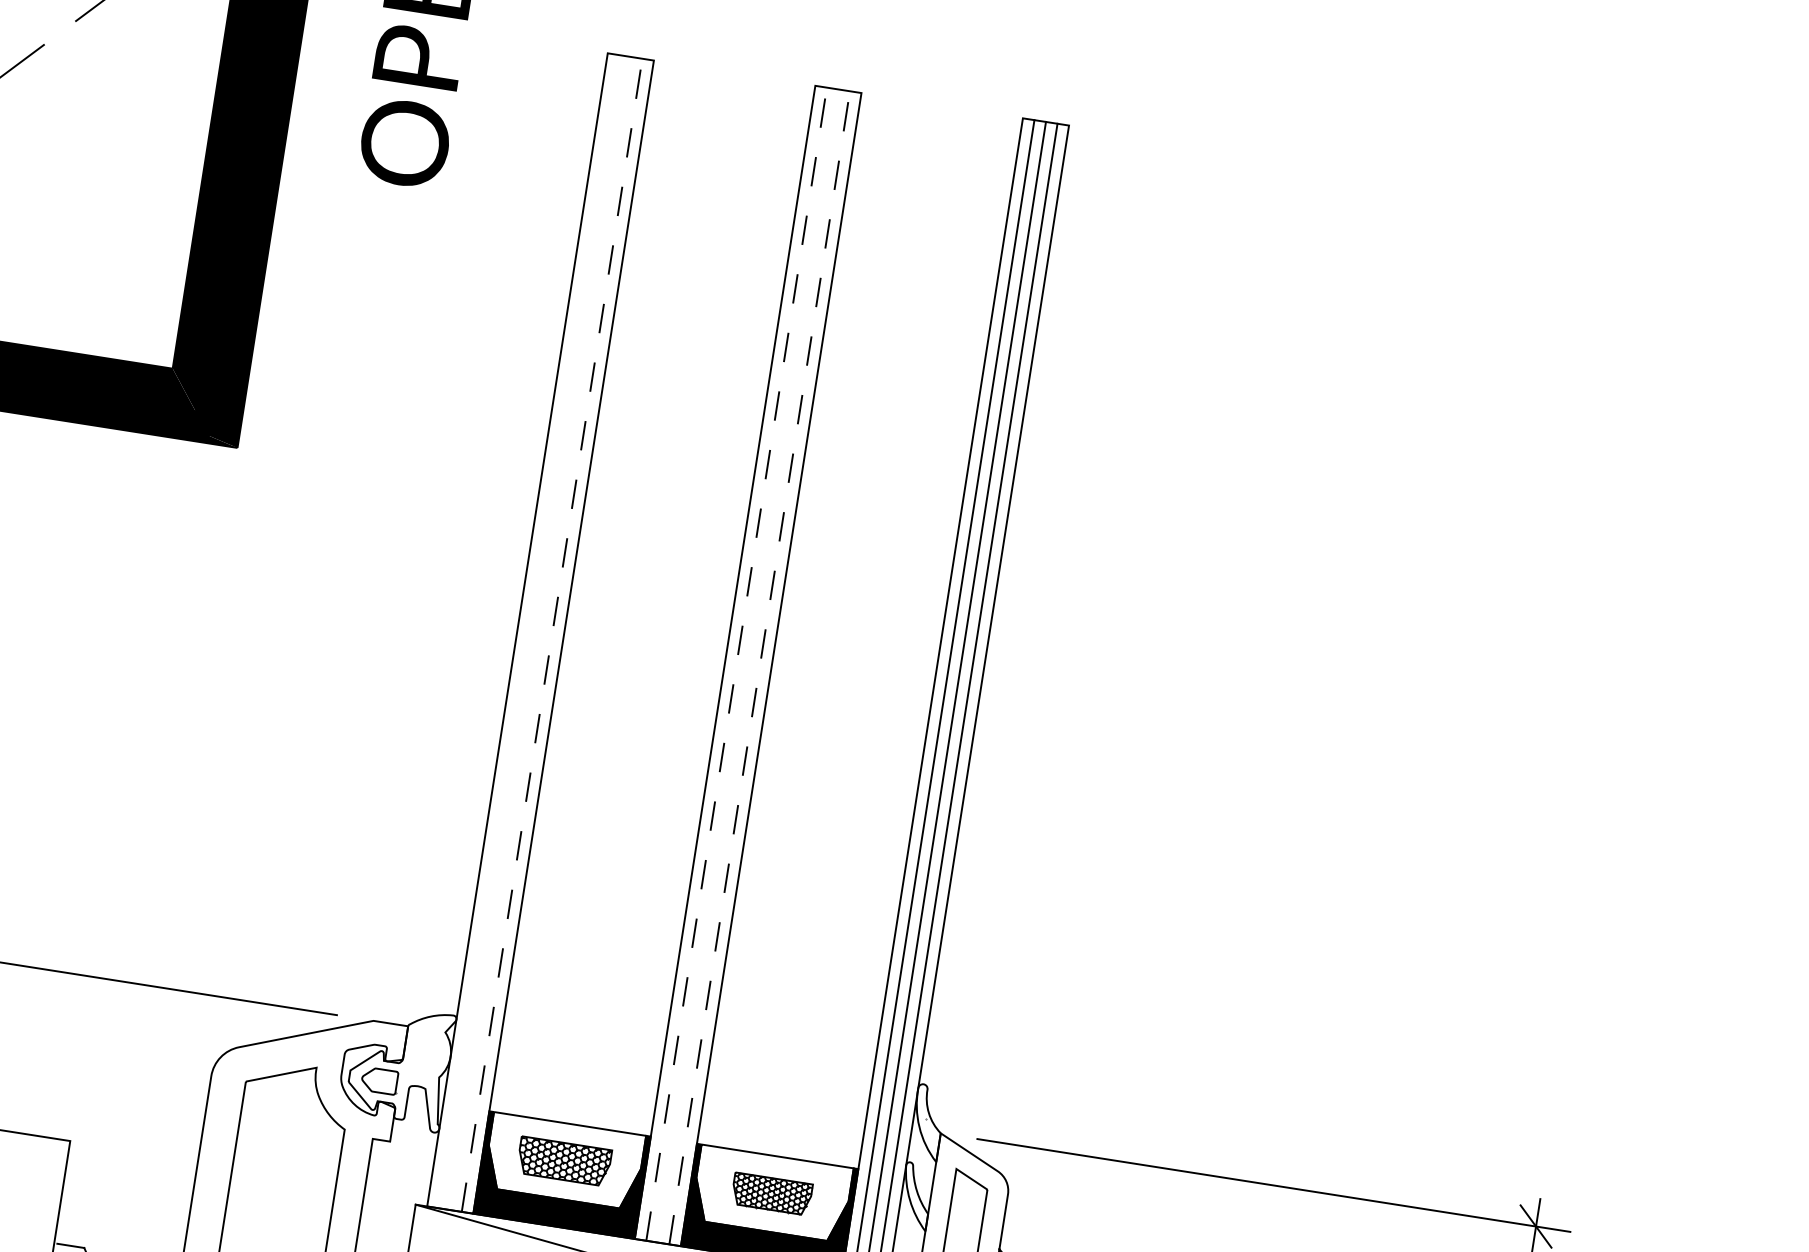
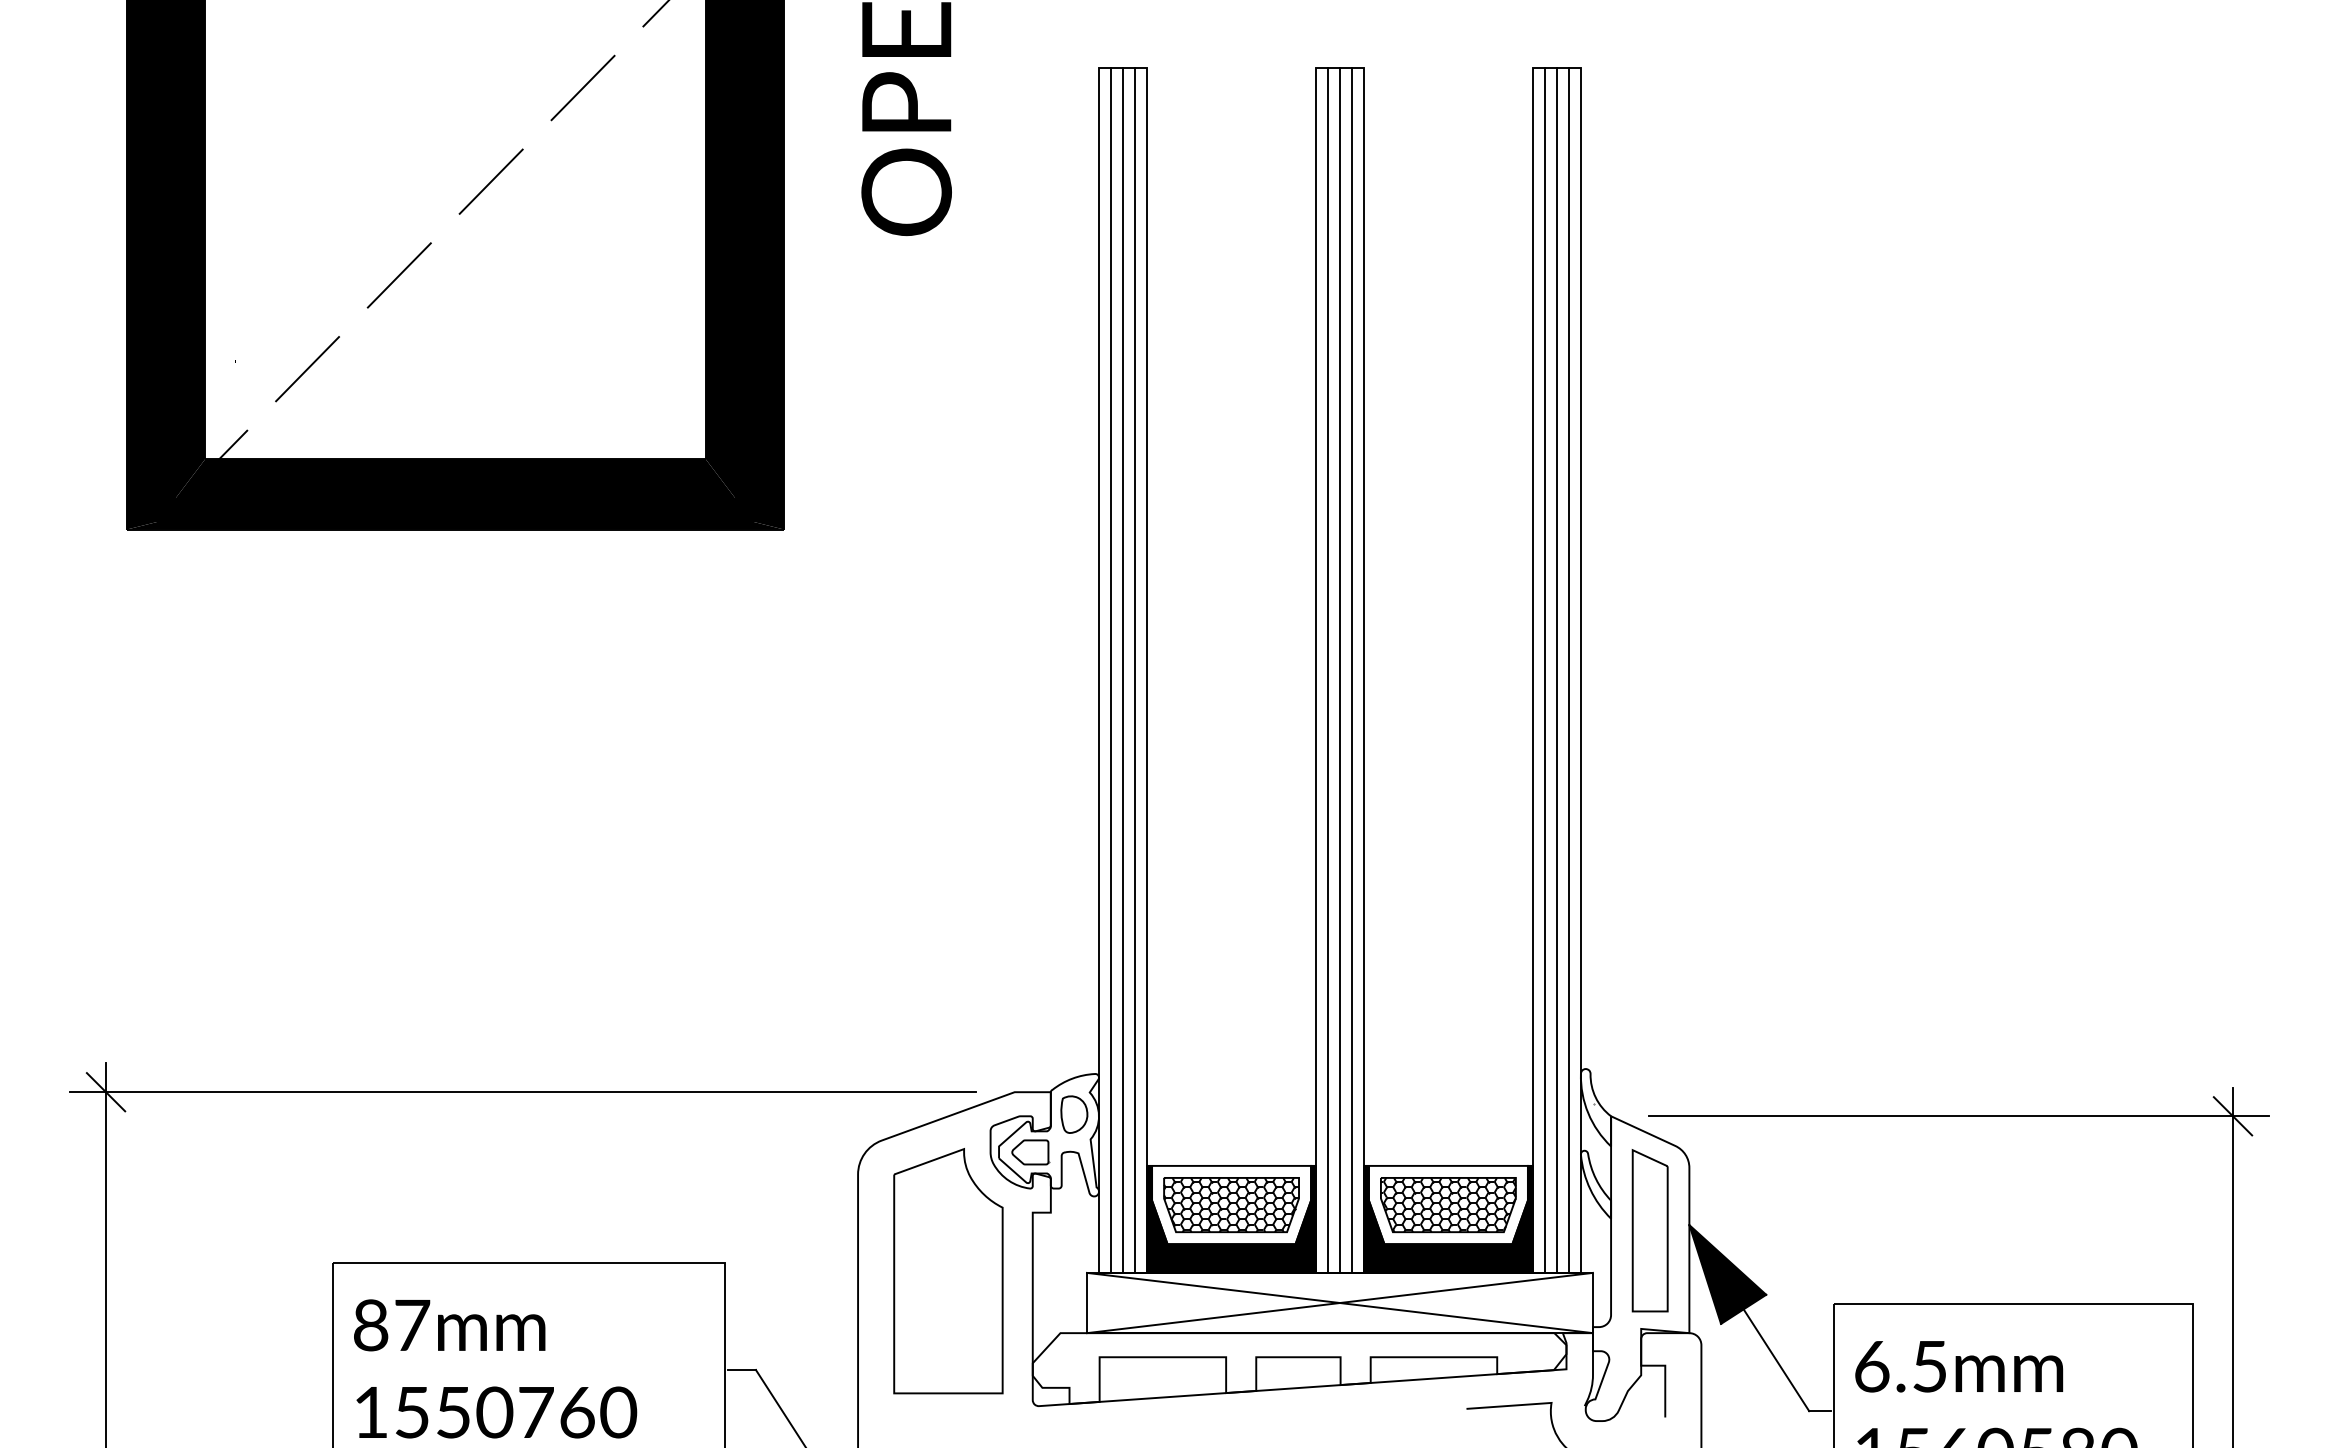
line: (529, 631) -> (1111, 670), added
line: (540, 633) -> (1123, 670), added
line: (552, 635) -> (1135, 670), dashed -> solid
line: (736, 664) -> (1327, 670), dashed -> solid
line: (747, 665) -> (1339, 670), added
line: (760, 667) -> (1352, 670), dashed -> solid
part: (427, 1051) -> (1074, 1114), added
part: (564, 1161) -> (1231, 1205), size x1.43
part: (771, 1194) -> (1448, 1205), size x1.67

